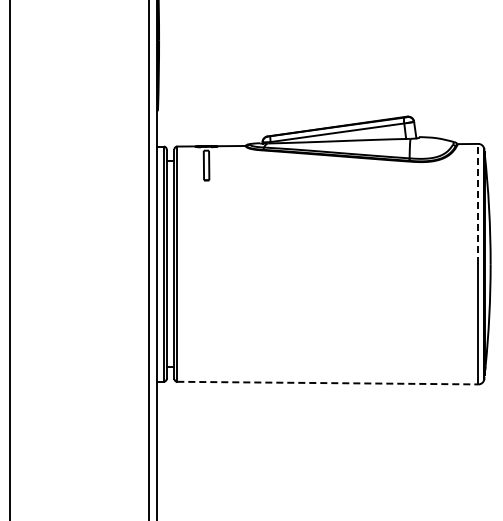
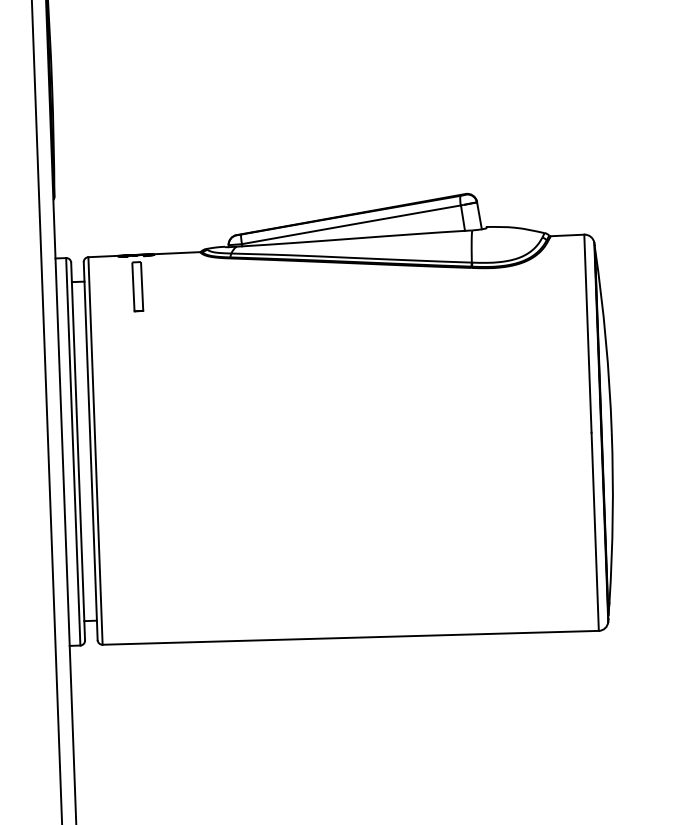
line: (478, 203) -> (588, 332), dashed -> solid
line: (327, 383) -> (350, 638), dashed -> solid

